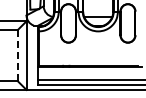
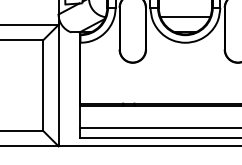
line: (17, 55) -> (42, 85), dashed -> solid

